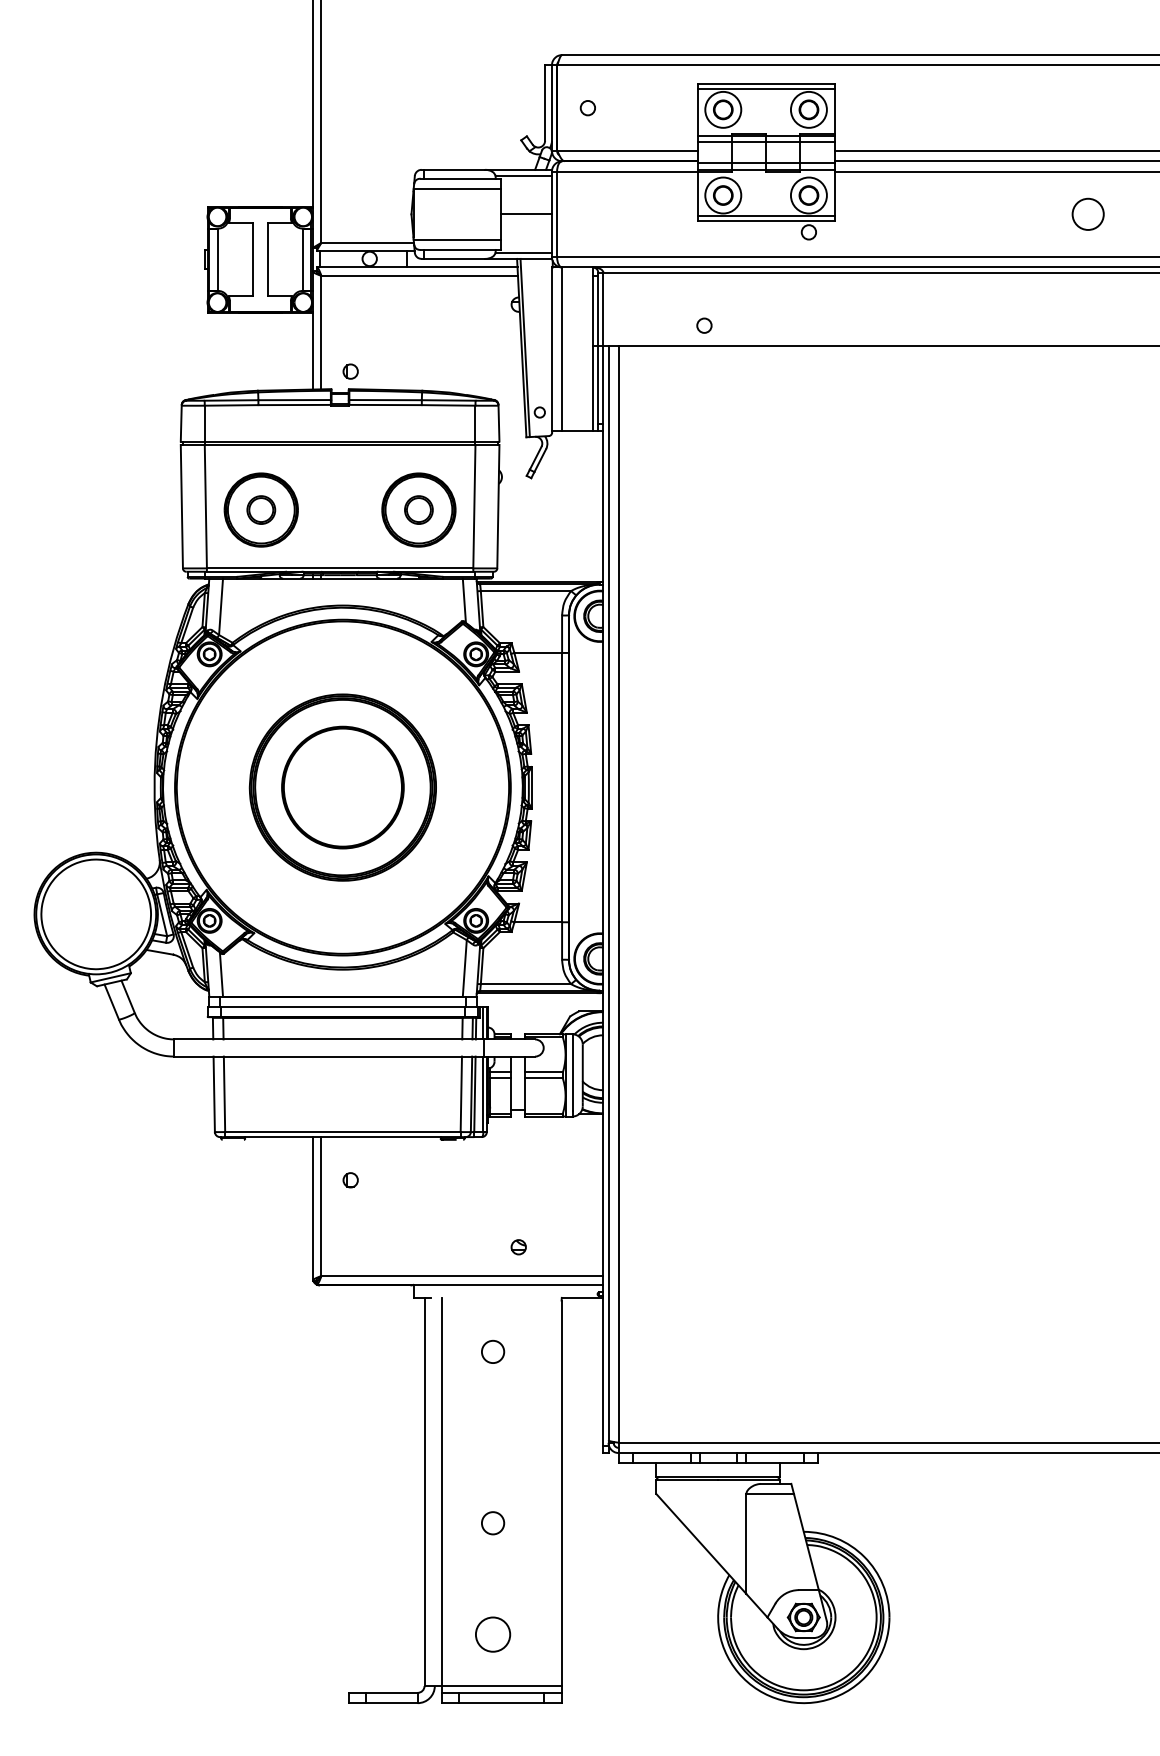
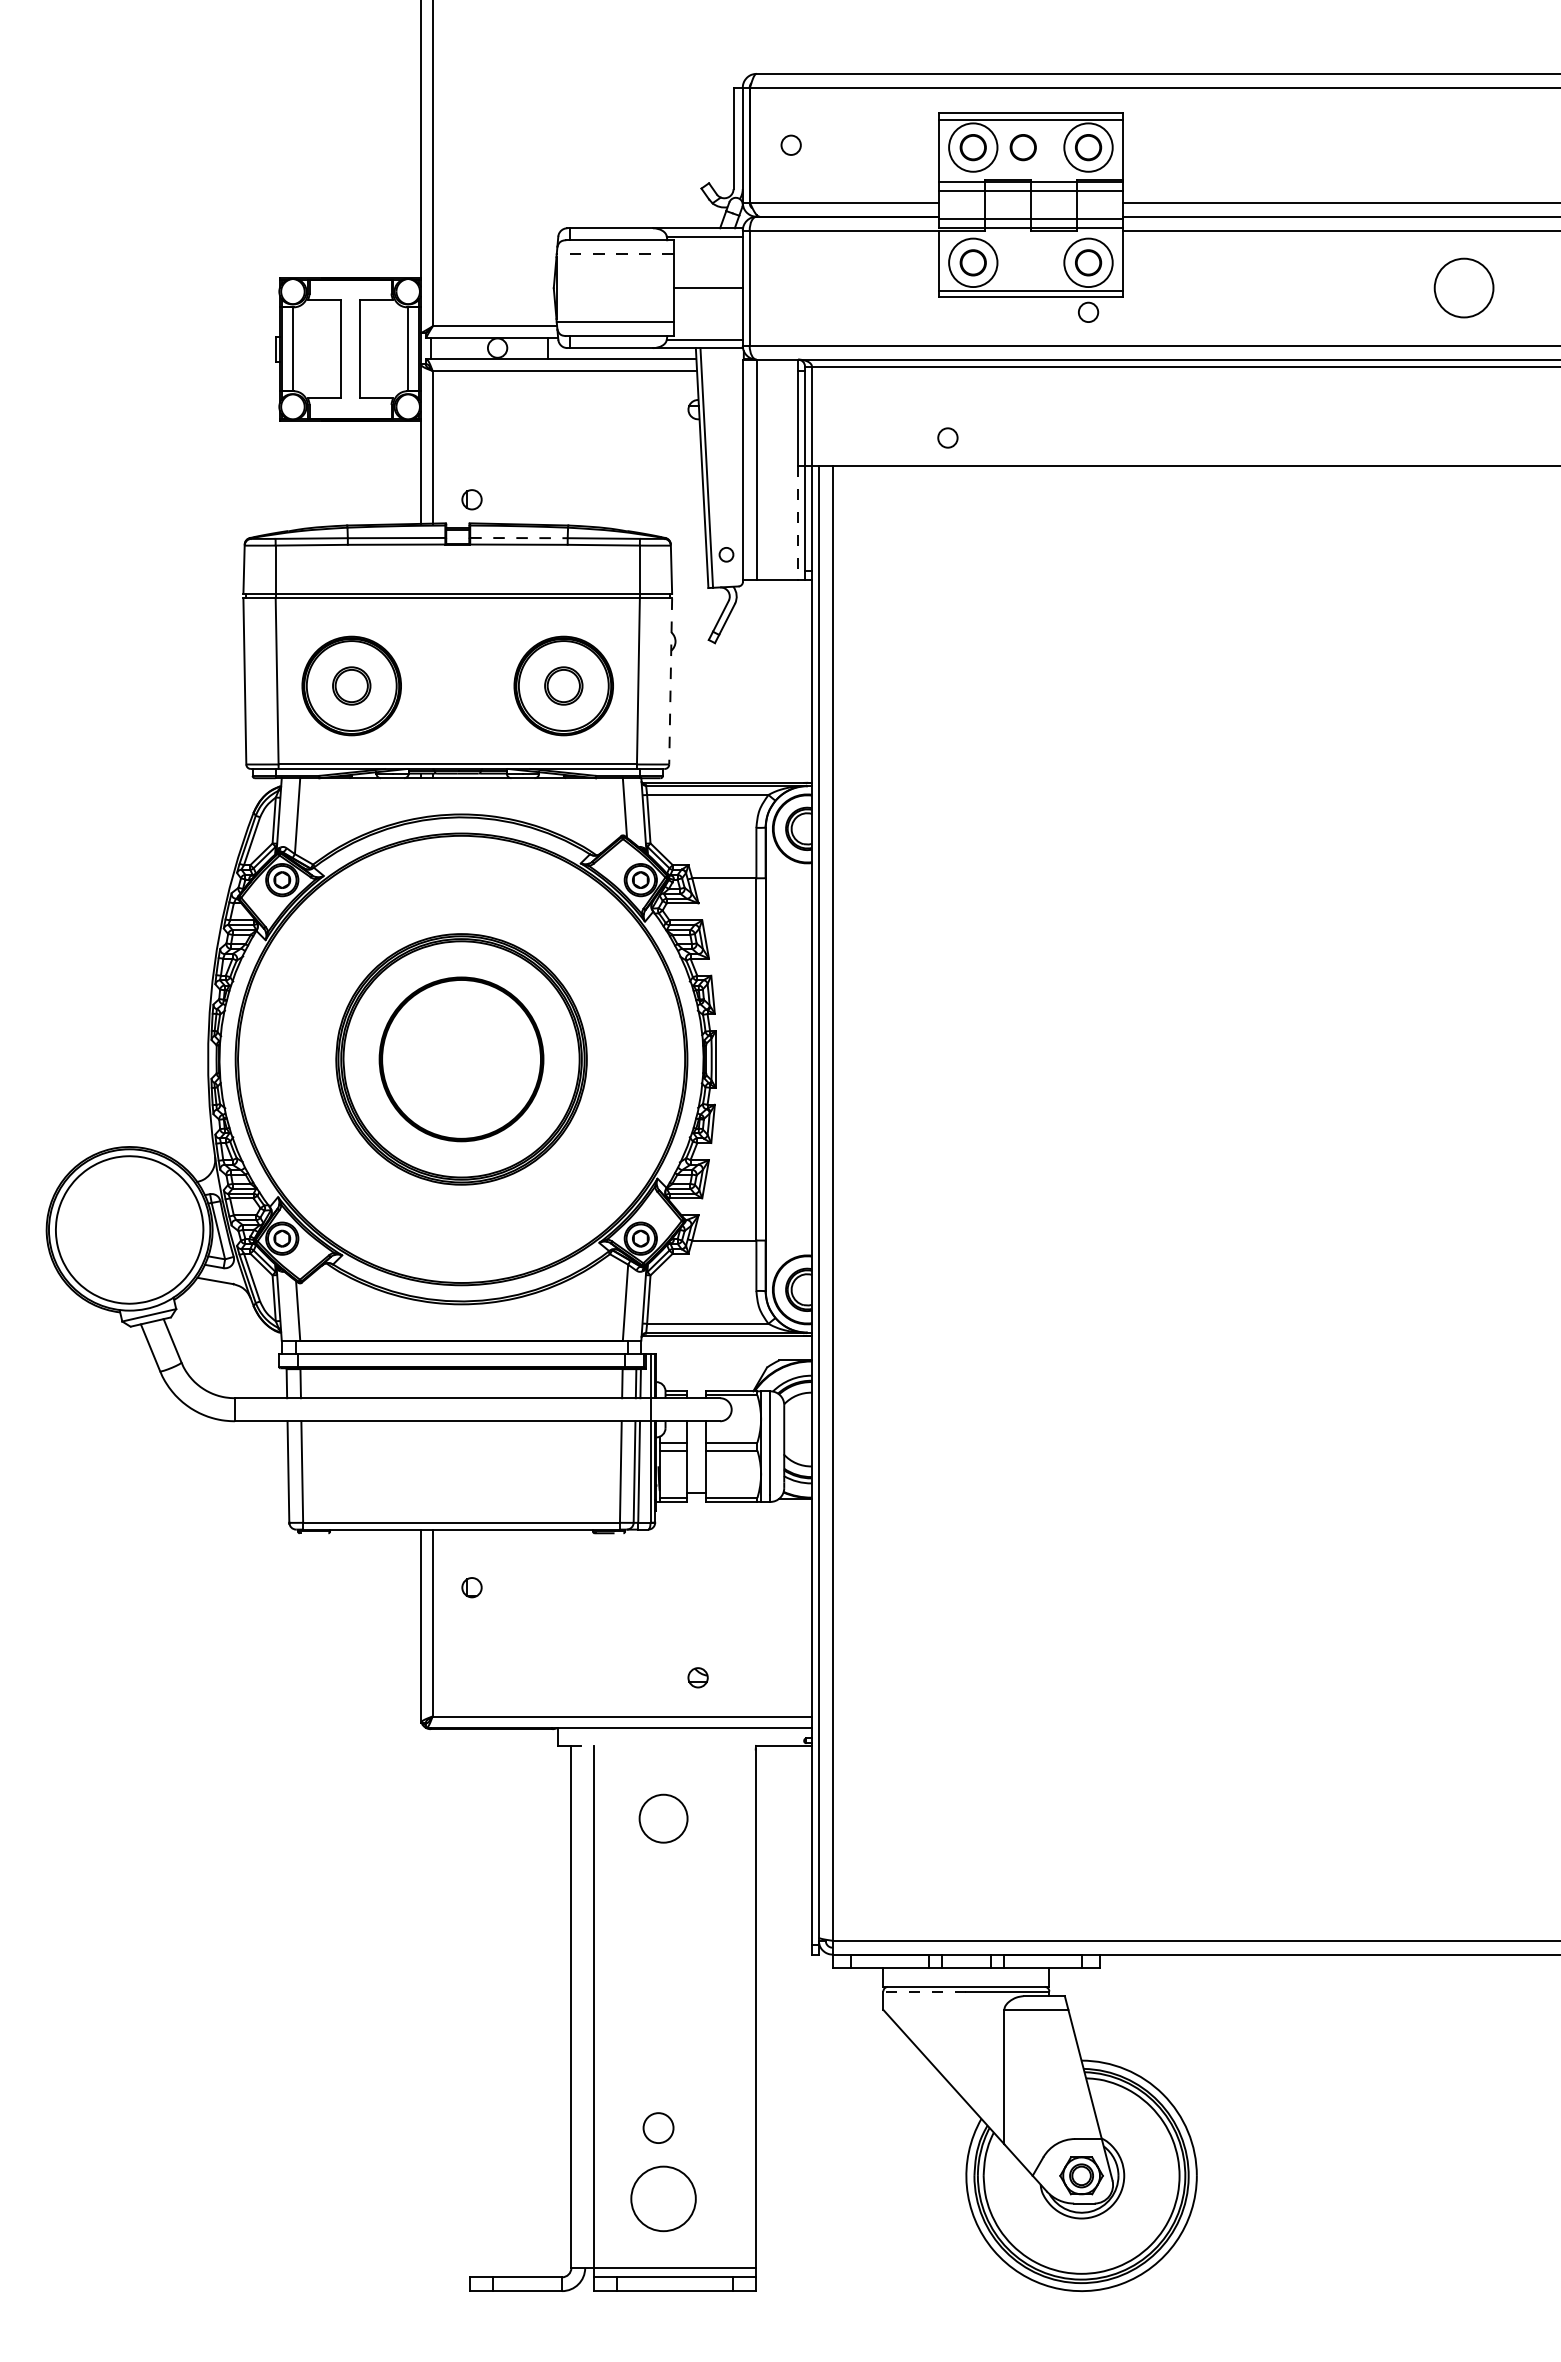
circle: (759, 109) -> (1022, 147), added
line: (456, 189) -> (614, 254), solid -> dashed
circle: (1088, 214) -> (1464, 288), size x1.4
line: (593, 389) -> (798, 523), solid -> dashed
line: (385, 400) -> (518, 538), solid -> dashed
line: (498, 506) -> (670, 681), solid -> dashed
circle: (493, 1351) -> (663, 1818), size x1.6
line: (687, 1480) -> (924, 1991), solid -> dashed
circle: (493, 1522) -> (658, 2127), moved
circle: (493, 1634) -> (663, 2198), size x1.4

